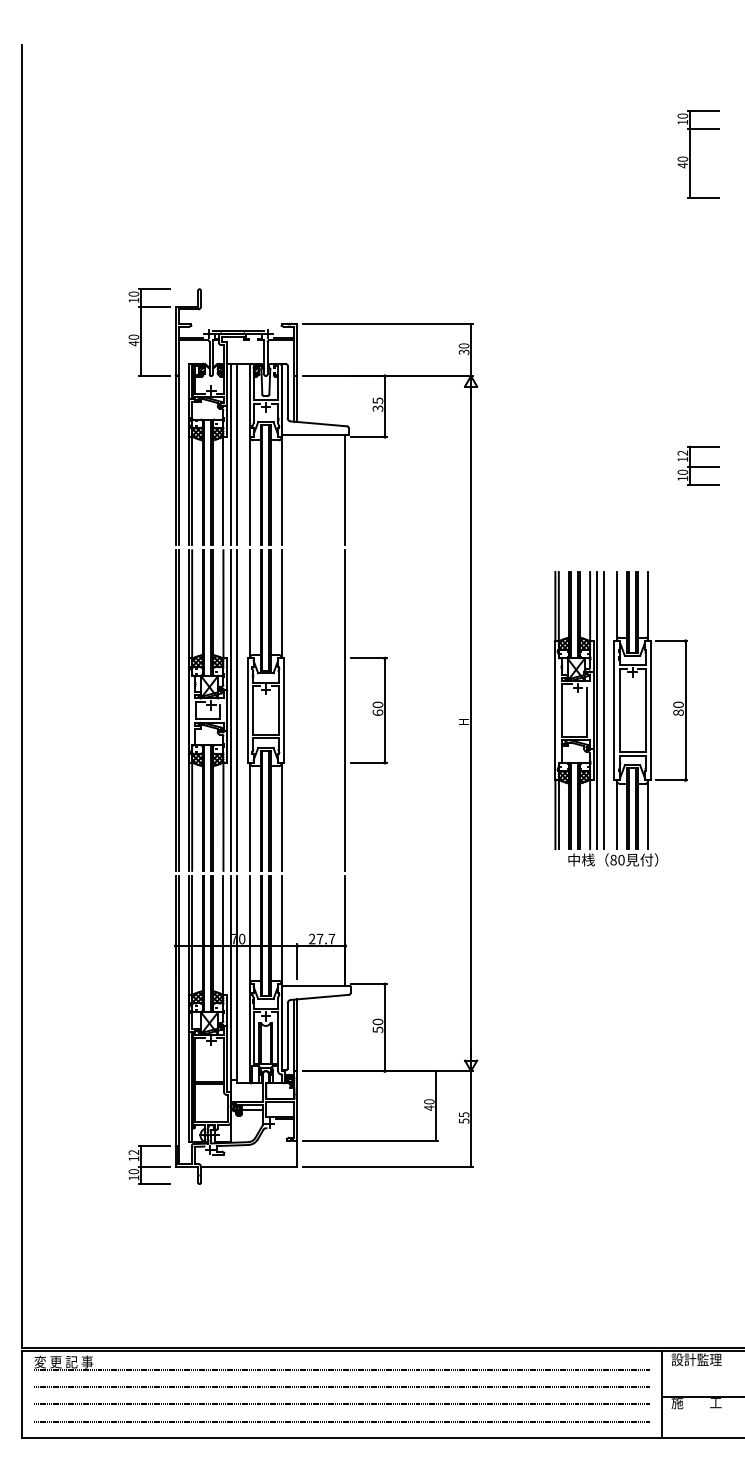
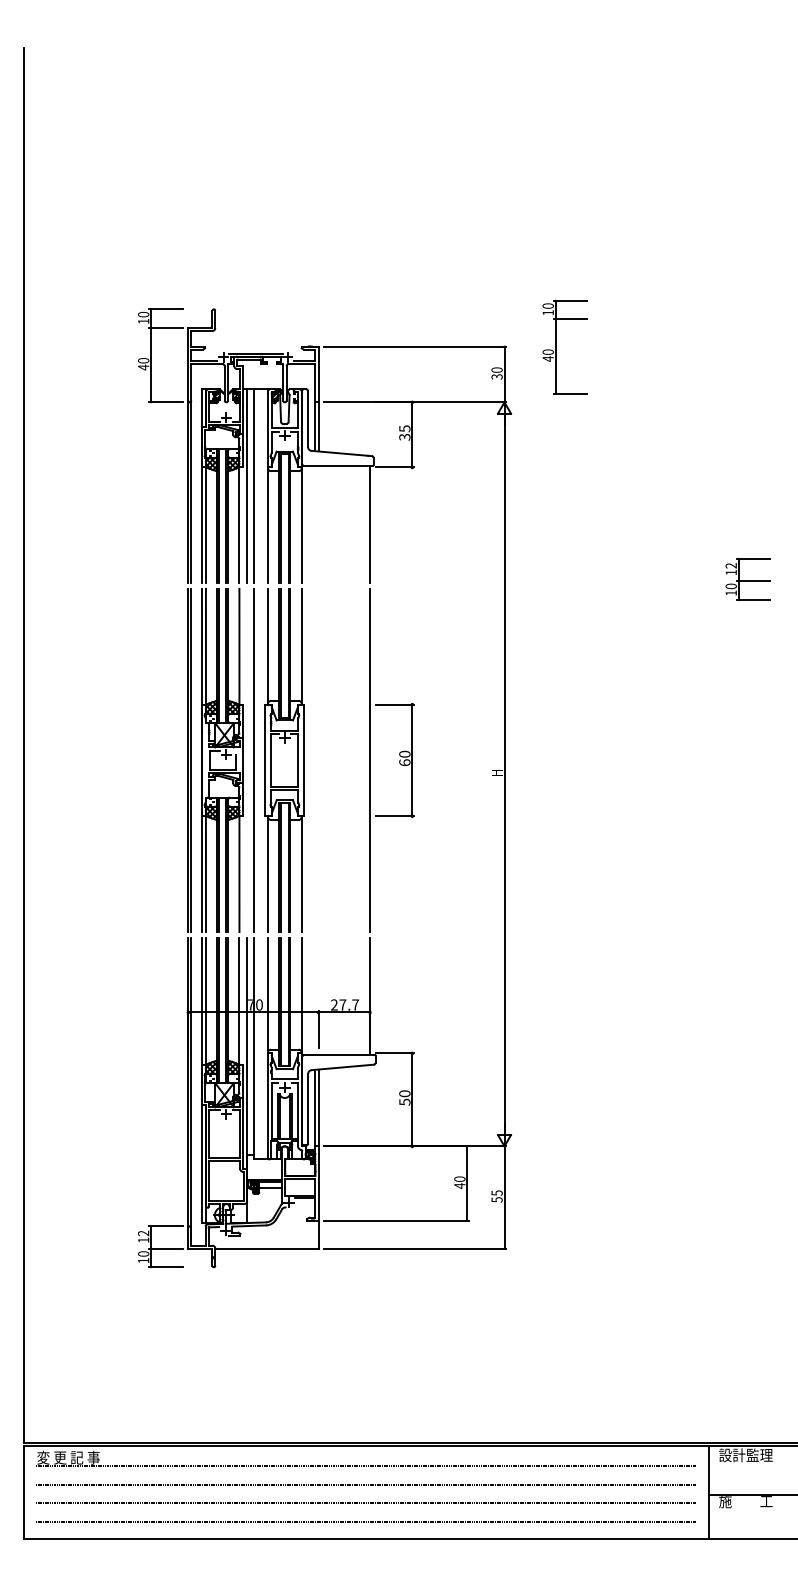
part: (690, 153) -> (556, 346), moved
part: (698, 464) -> (747, 578), moved
line: (230, 710) -> (247, 760), removed
part: (620, 719) -> (664, 769), removed

